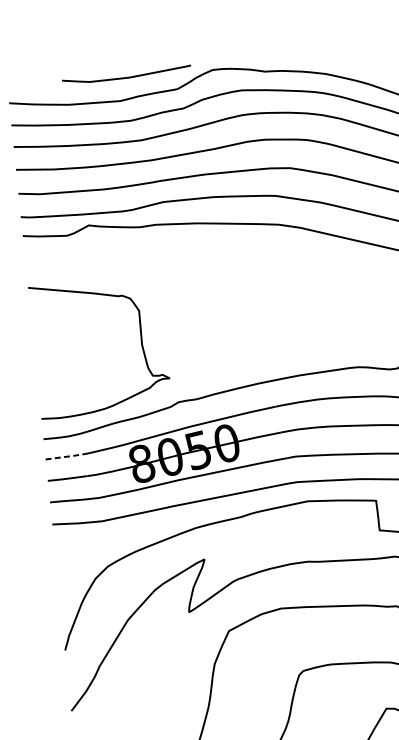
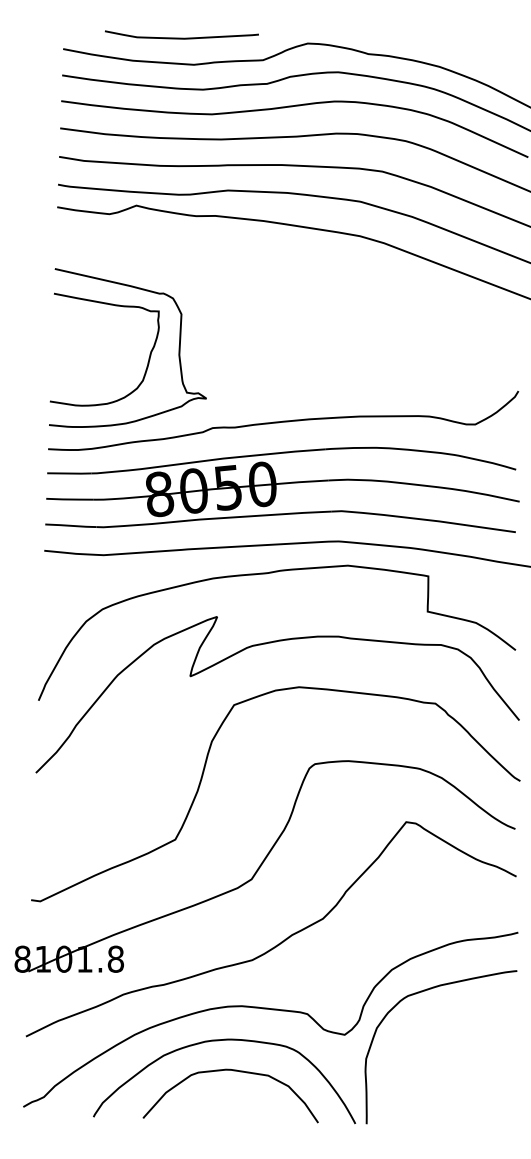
curve: (126, 76) -> (181, 37), moved
curve: (83, 312) -> (115, 306), added
line: (65, 456) -> (70, 473), dashed -> solid

